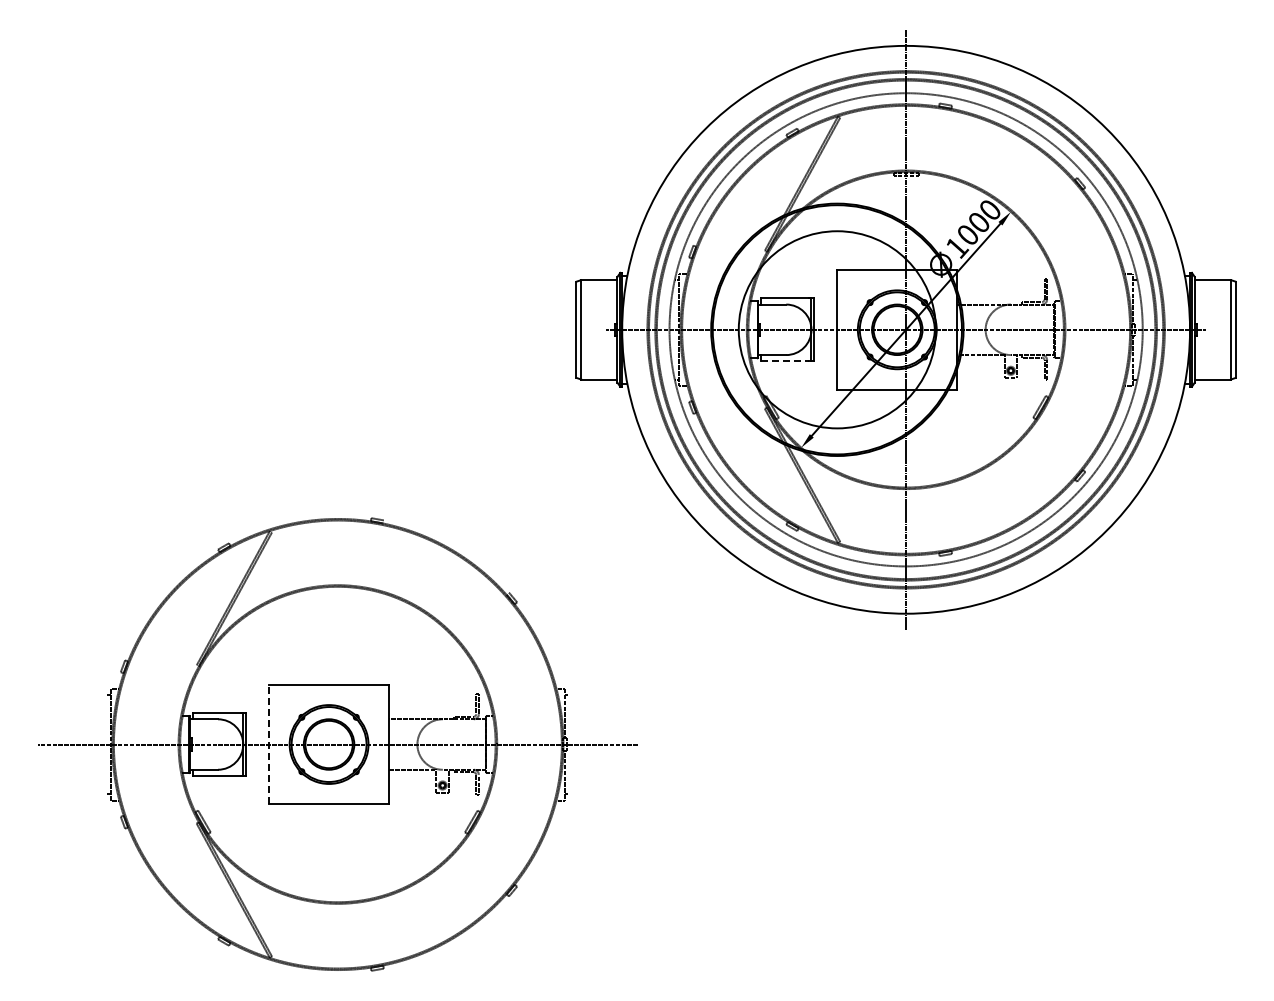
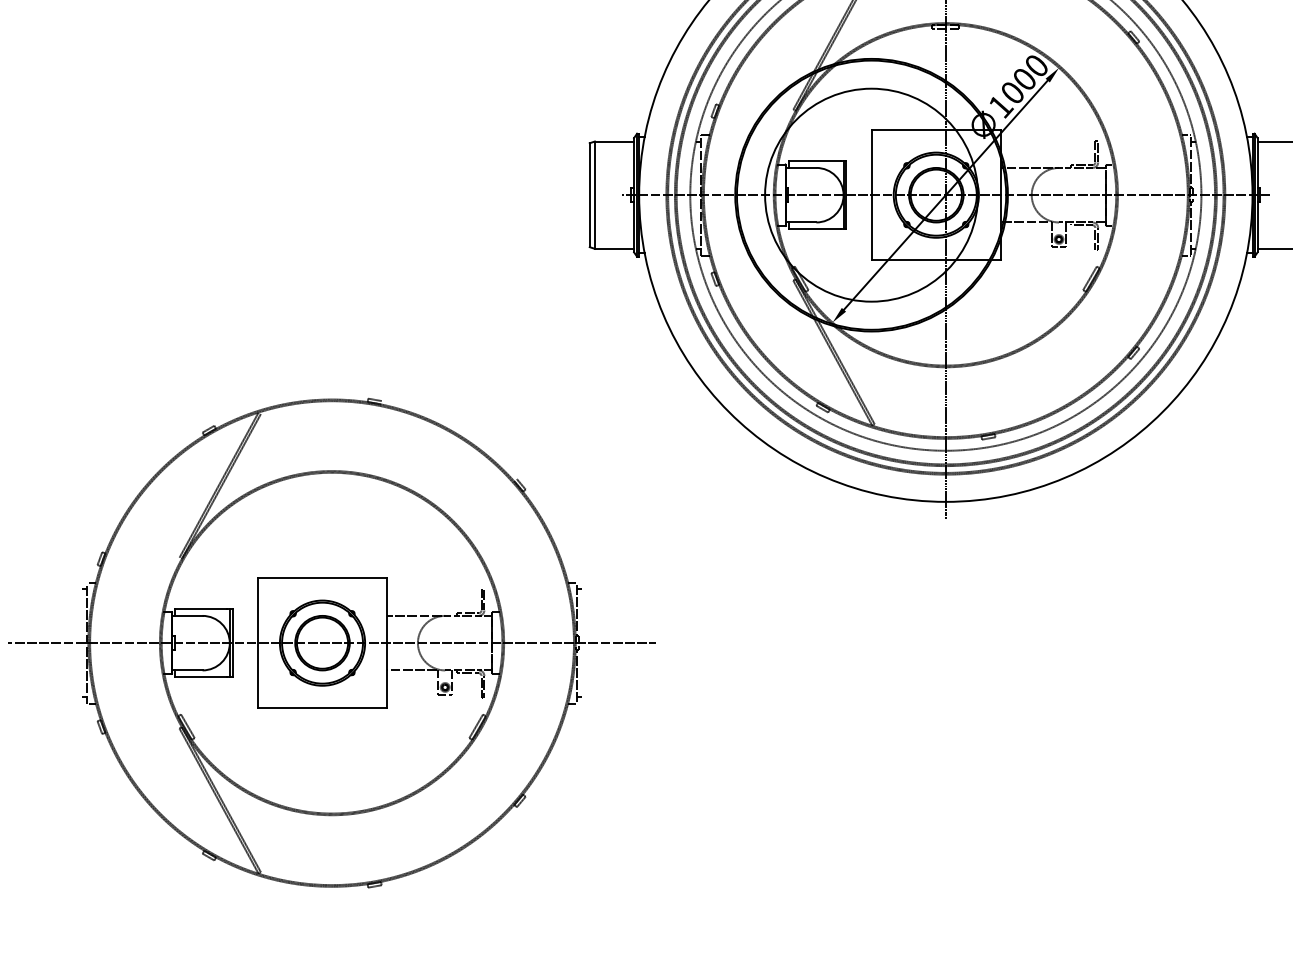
line: (784, 361) -> (814, 229), dashed -> solid
line: (269, 744) -> (258, 643), dashed -> solid

